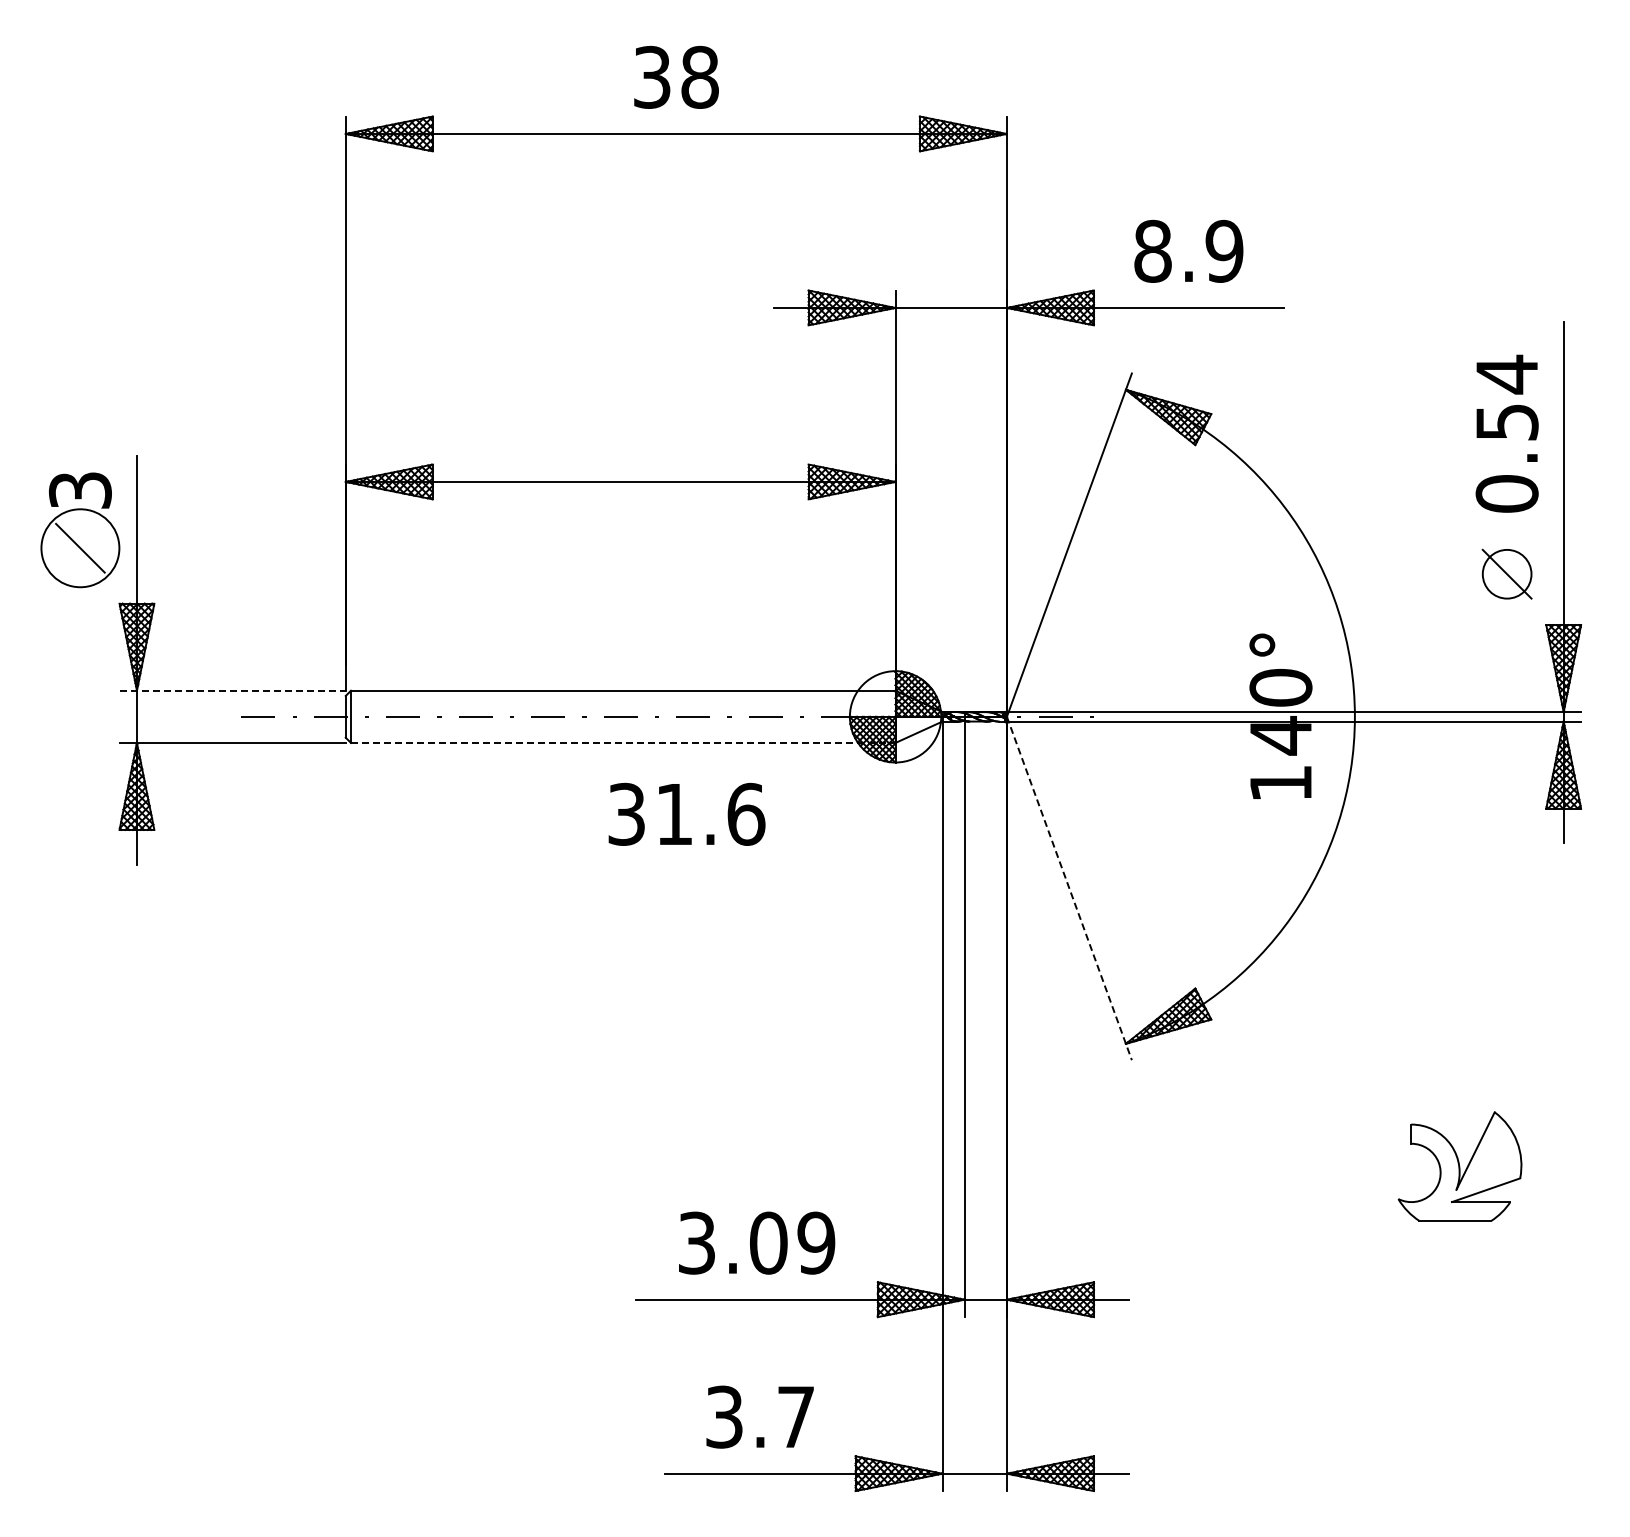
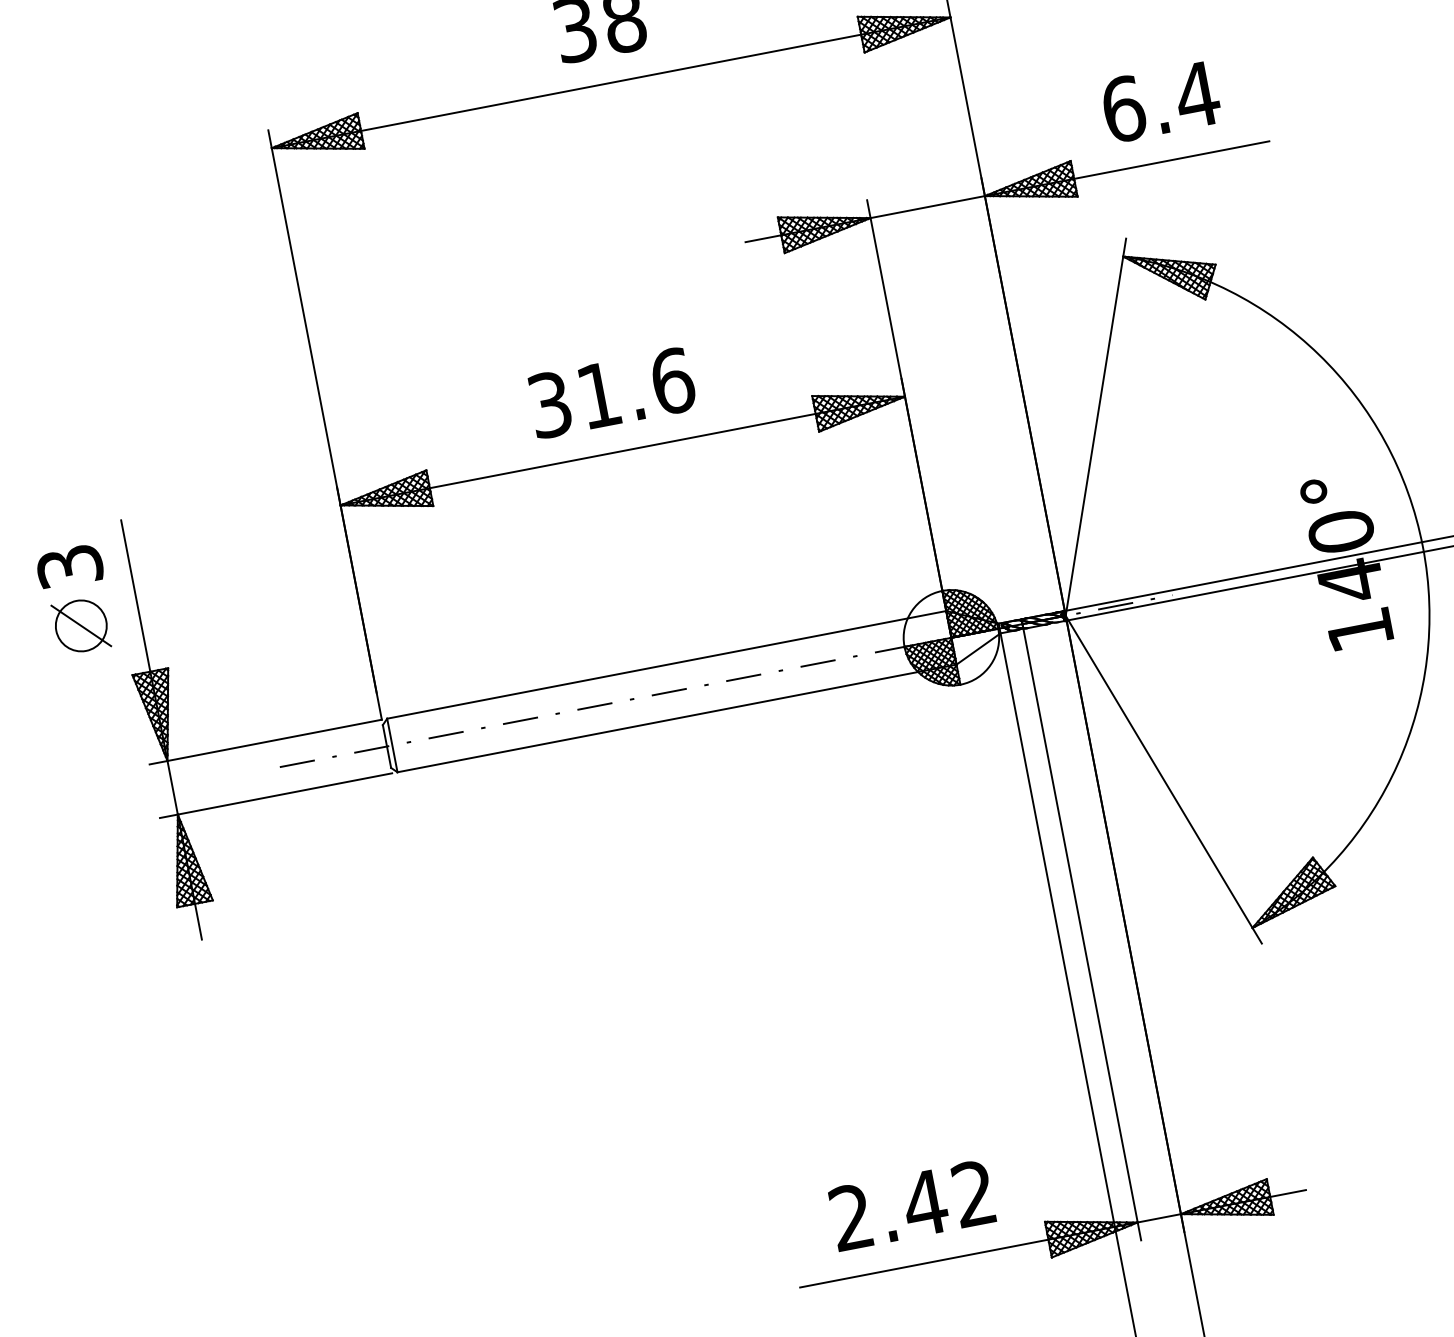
text: (1189, 250) -> (1160, 101), 8.9 -> 6.4
circle: (80, 547) -> (81, 625), size x0.62
line: (233, 690) -> (266, 741), dashed -> solid
line: (623, 742) -> (677, 717), dashed -> solid
text: (686, 813) -> (611, 392), moved
line: (1069, 888) -> (1163, 779), dashed -> solid
text: (756, 1242) -> (912, 1204), 3.09 -> 2.42

